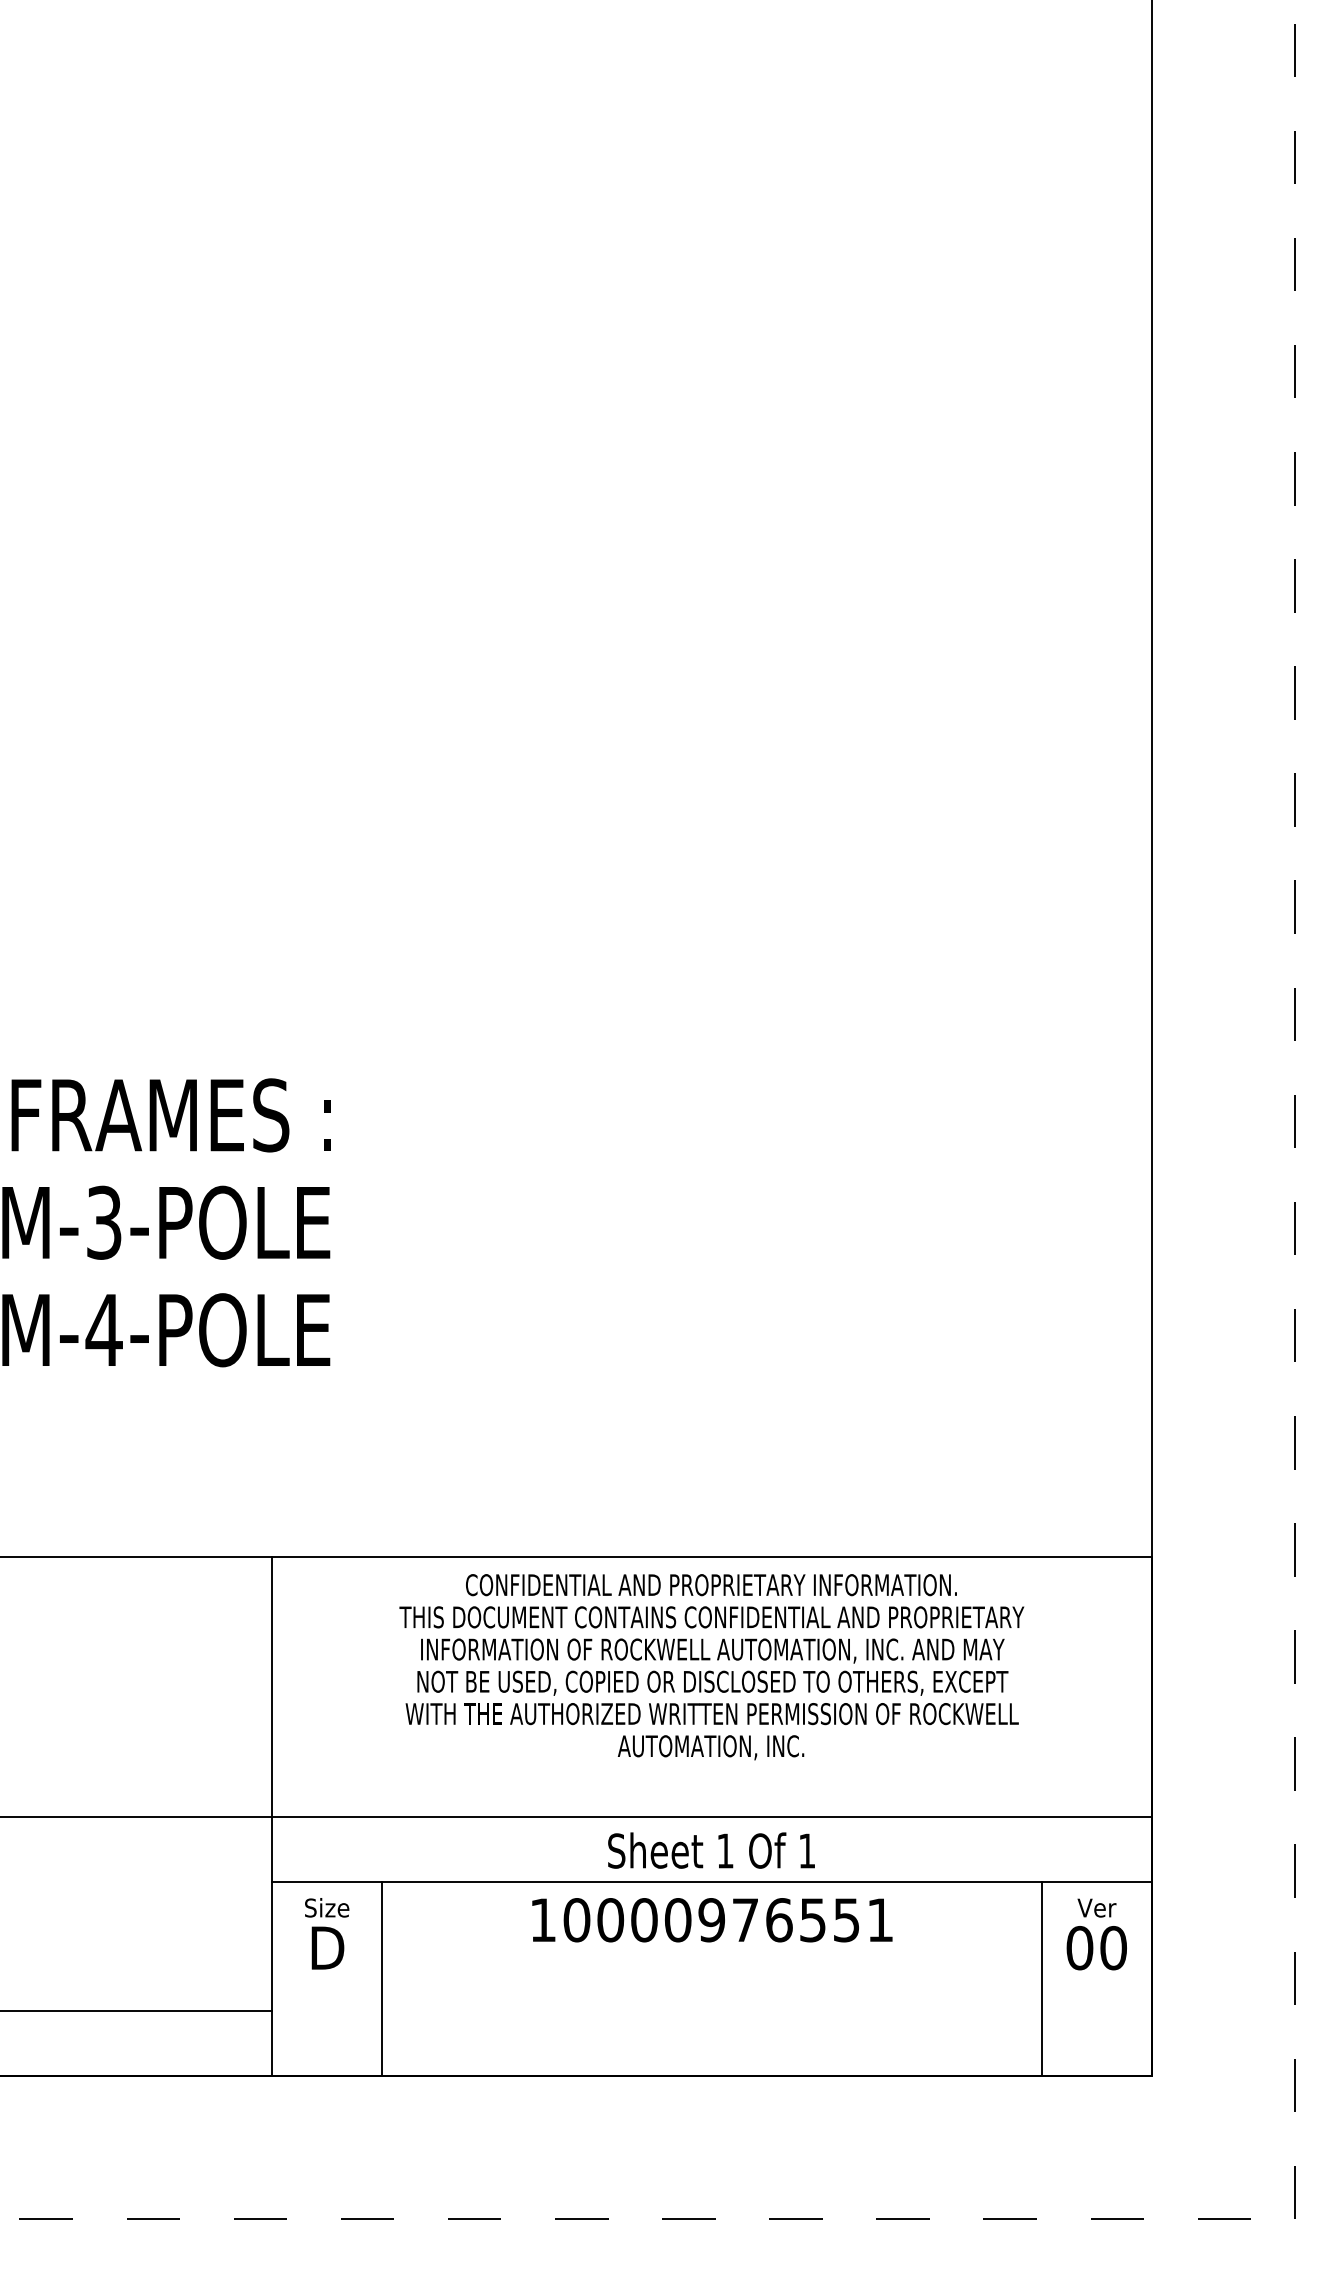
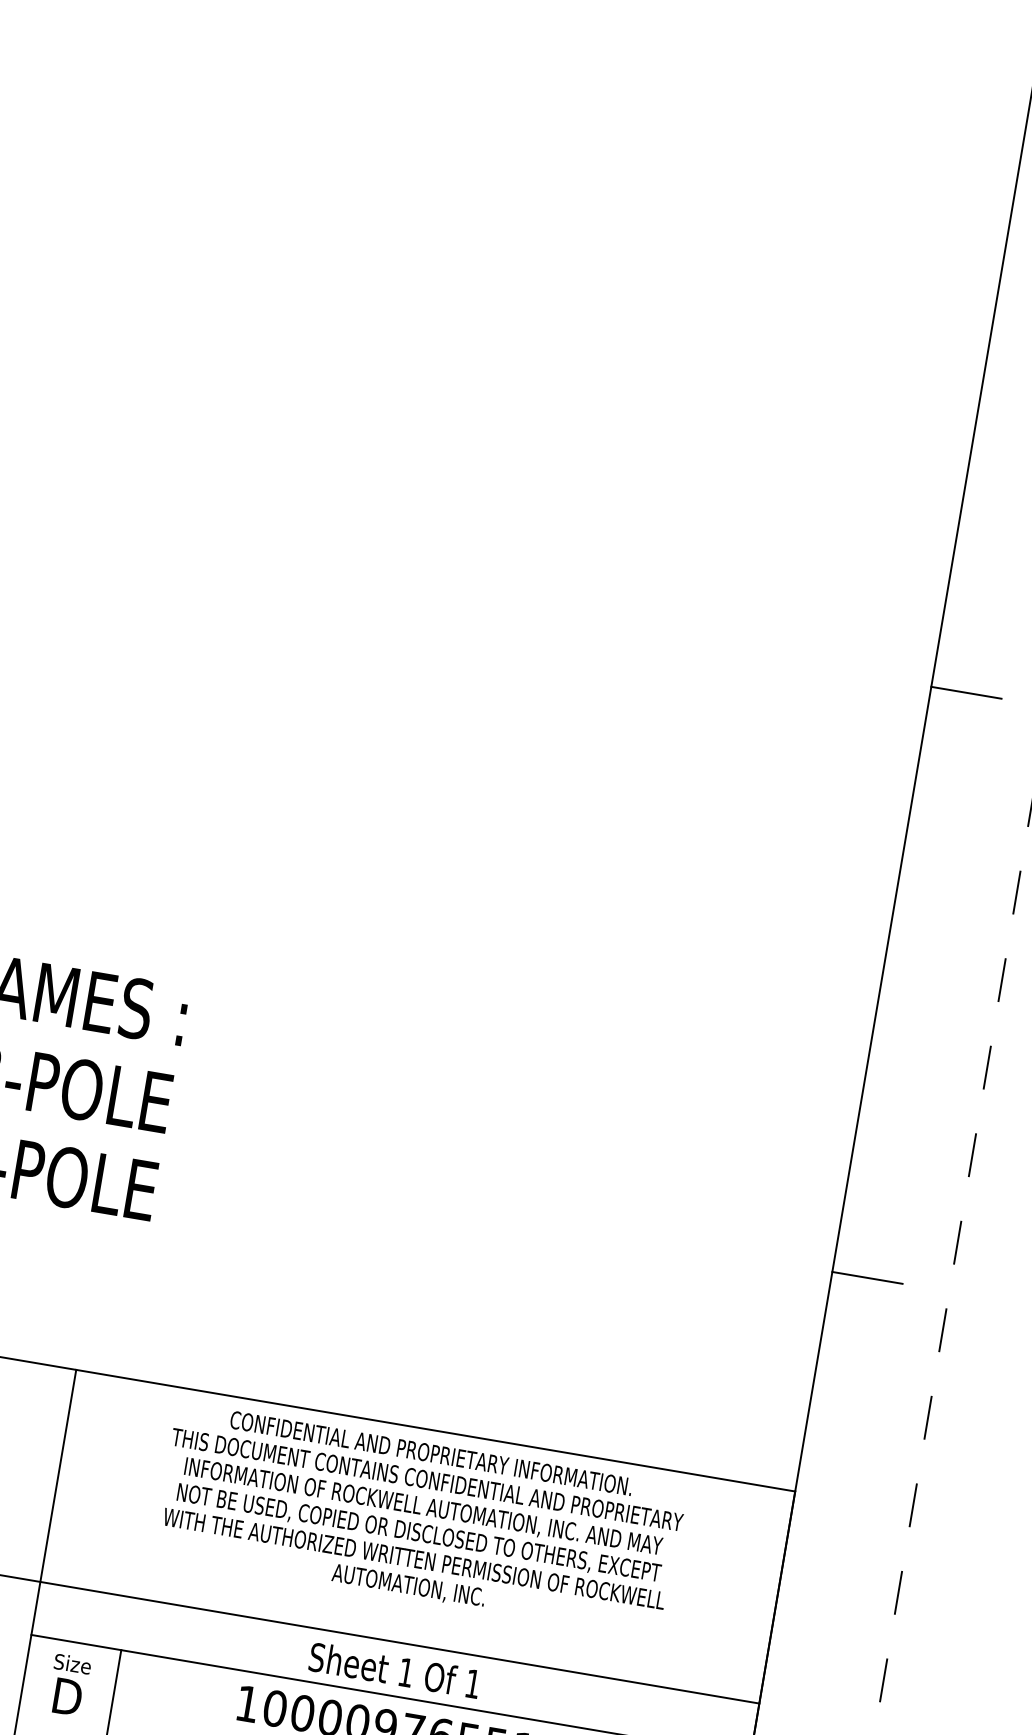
line: (1194, 572) -> (966, 692), added
line: (1194, 1288) -> (867, 1277), added

